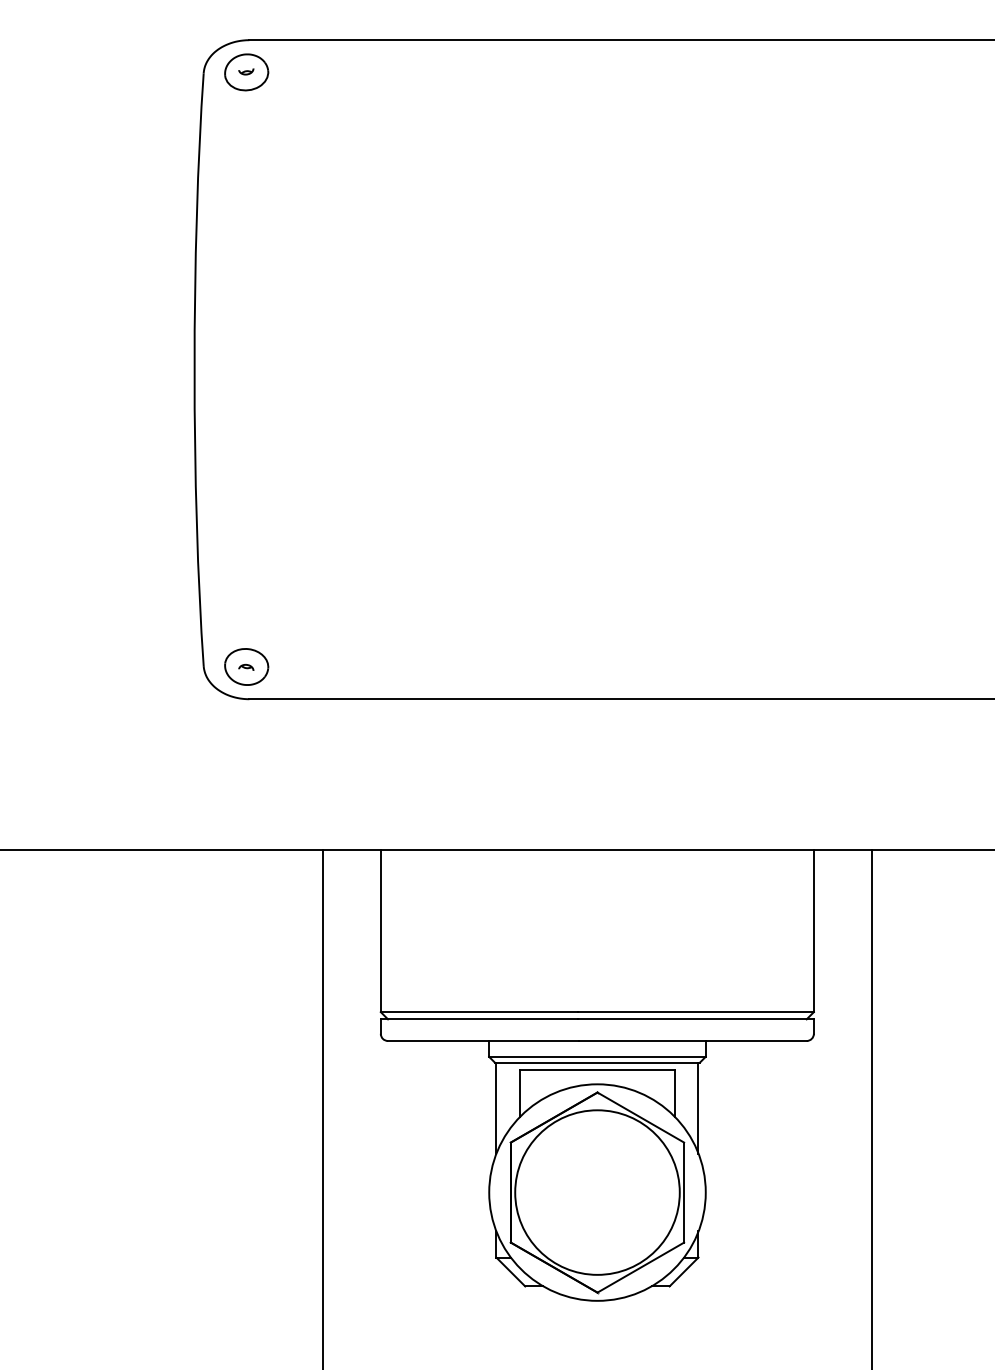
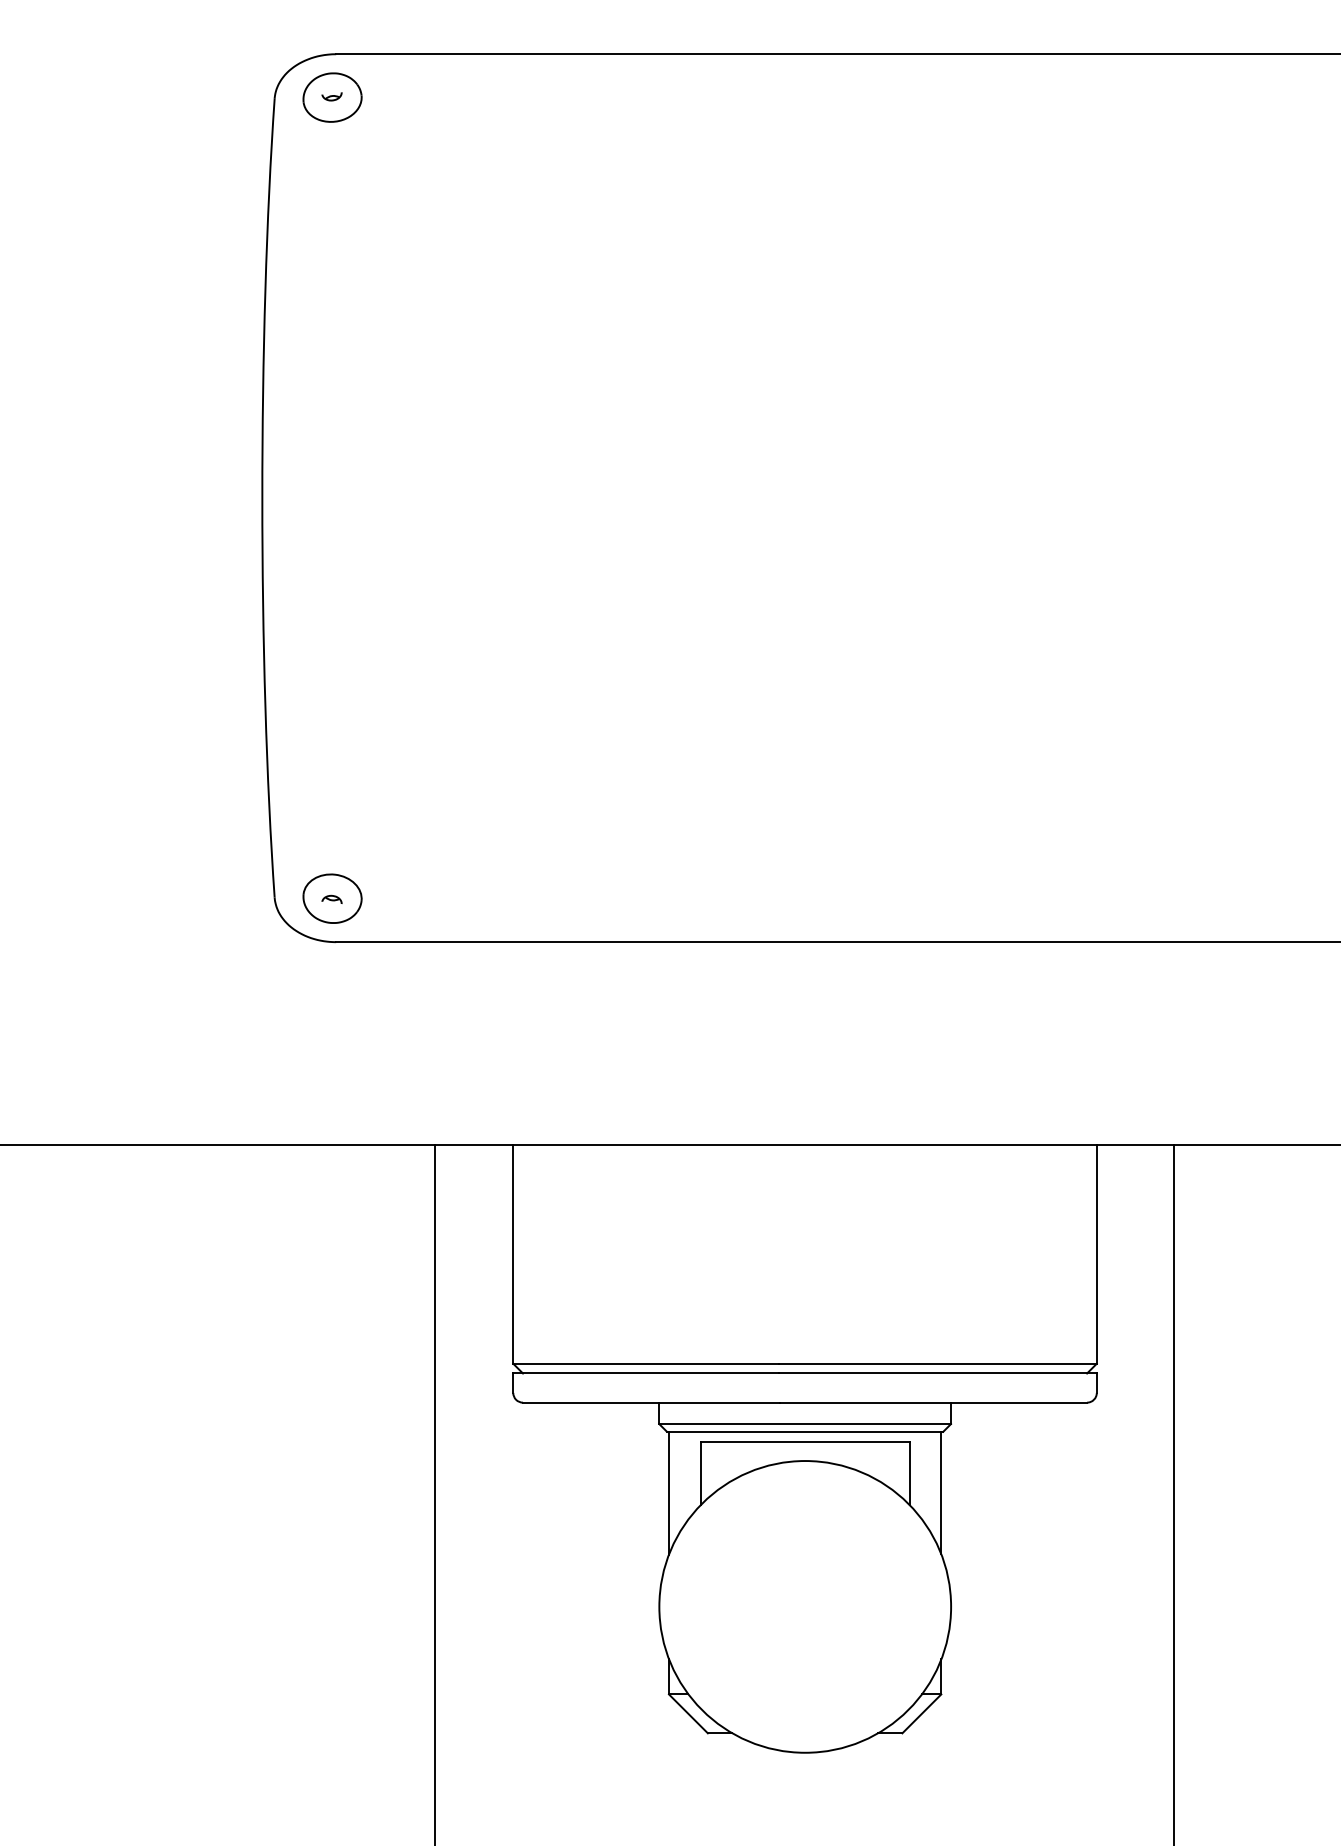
part: (596, 1192) -> (804, 1606), removed

